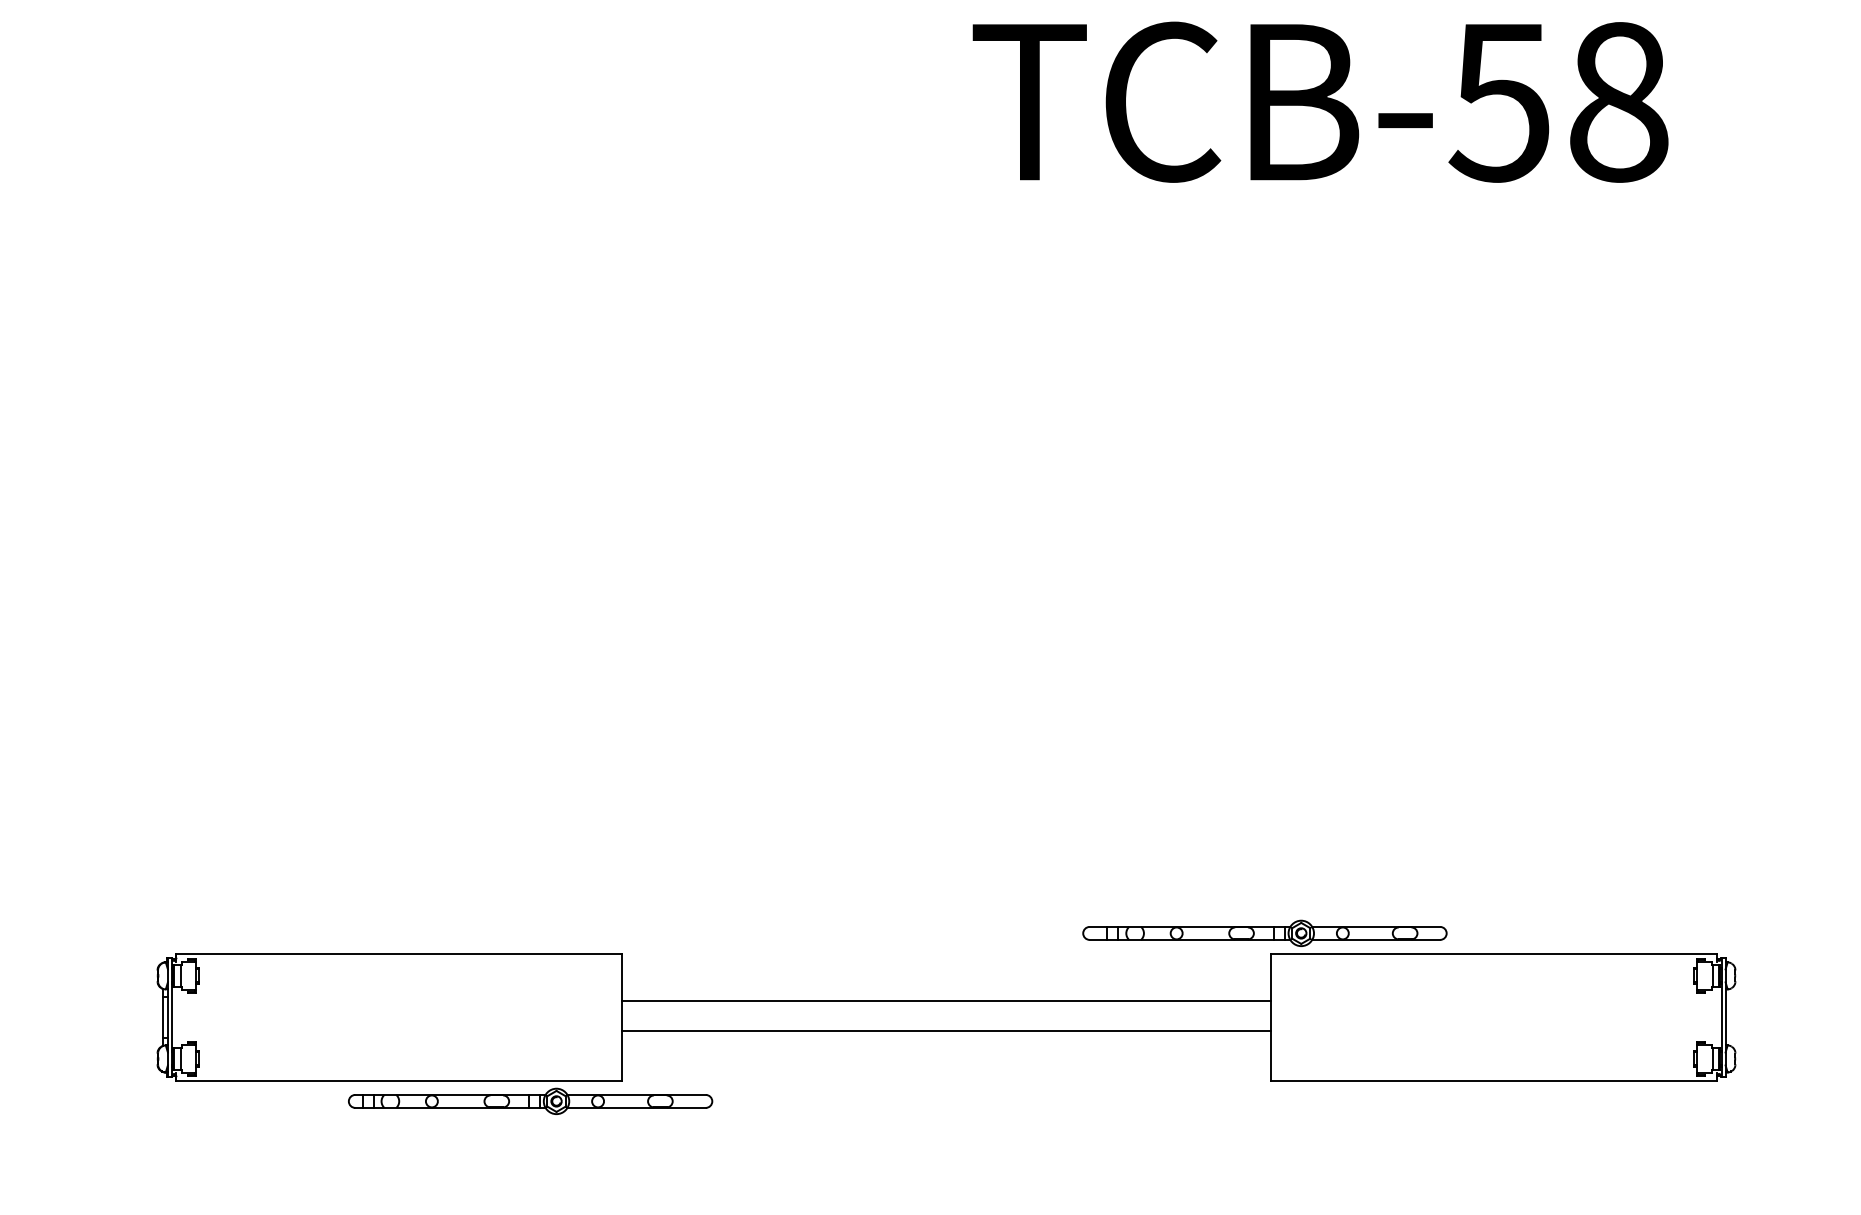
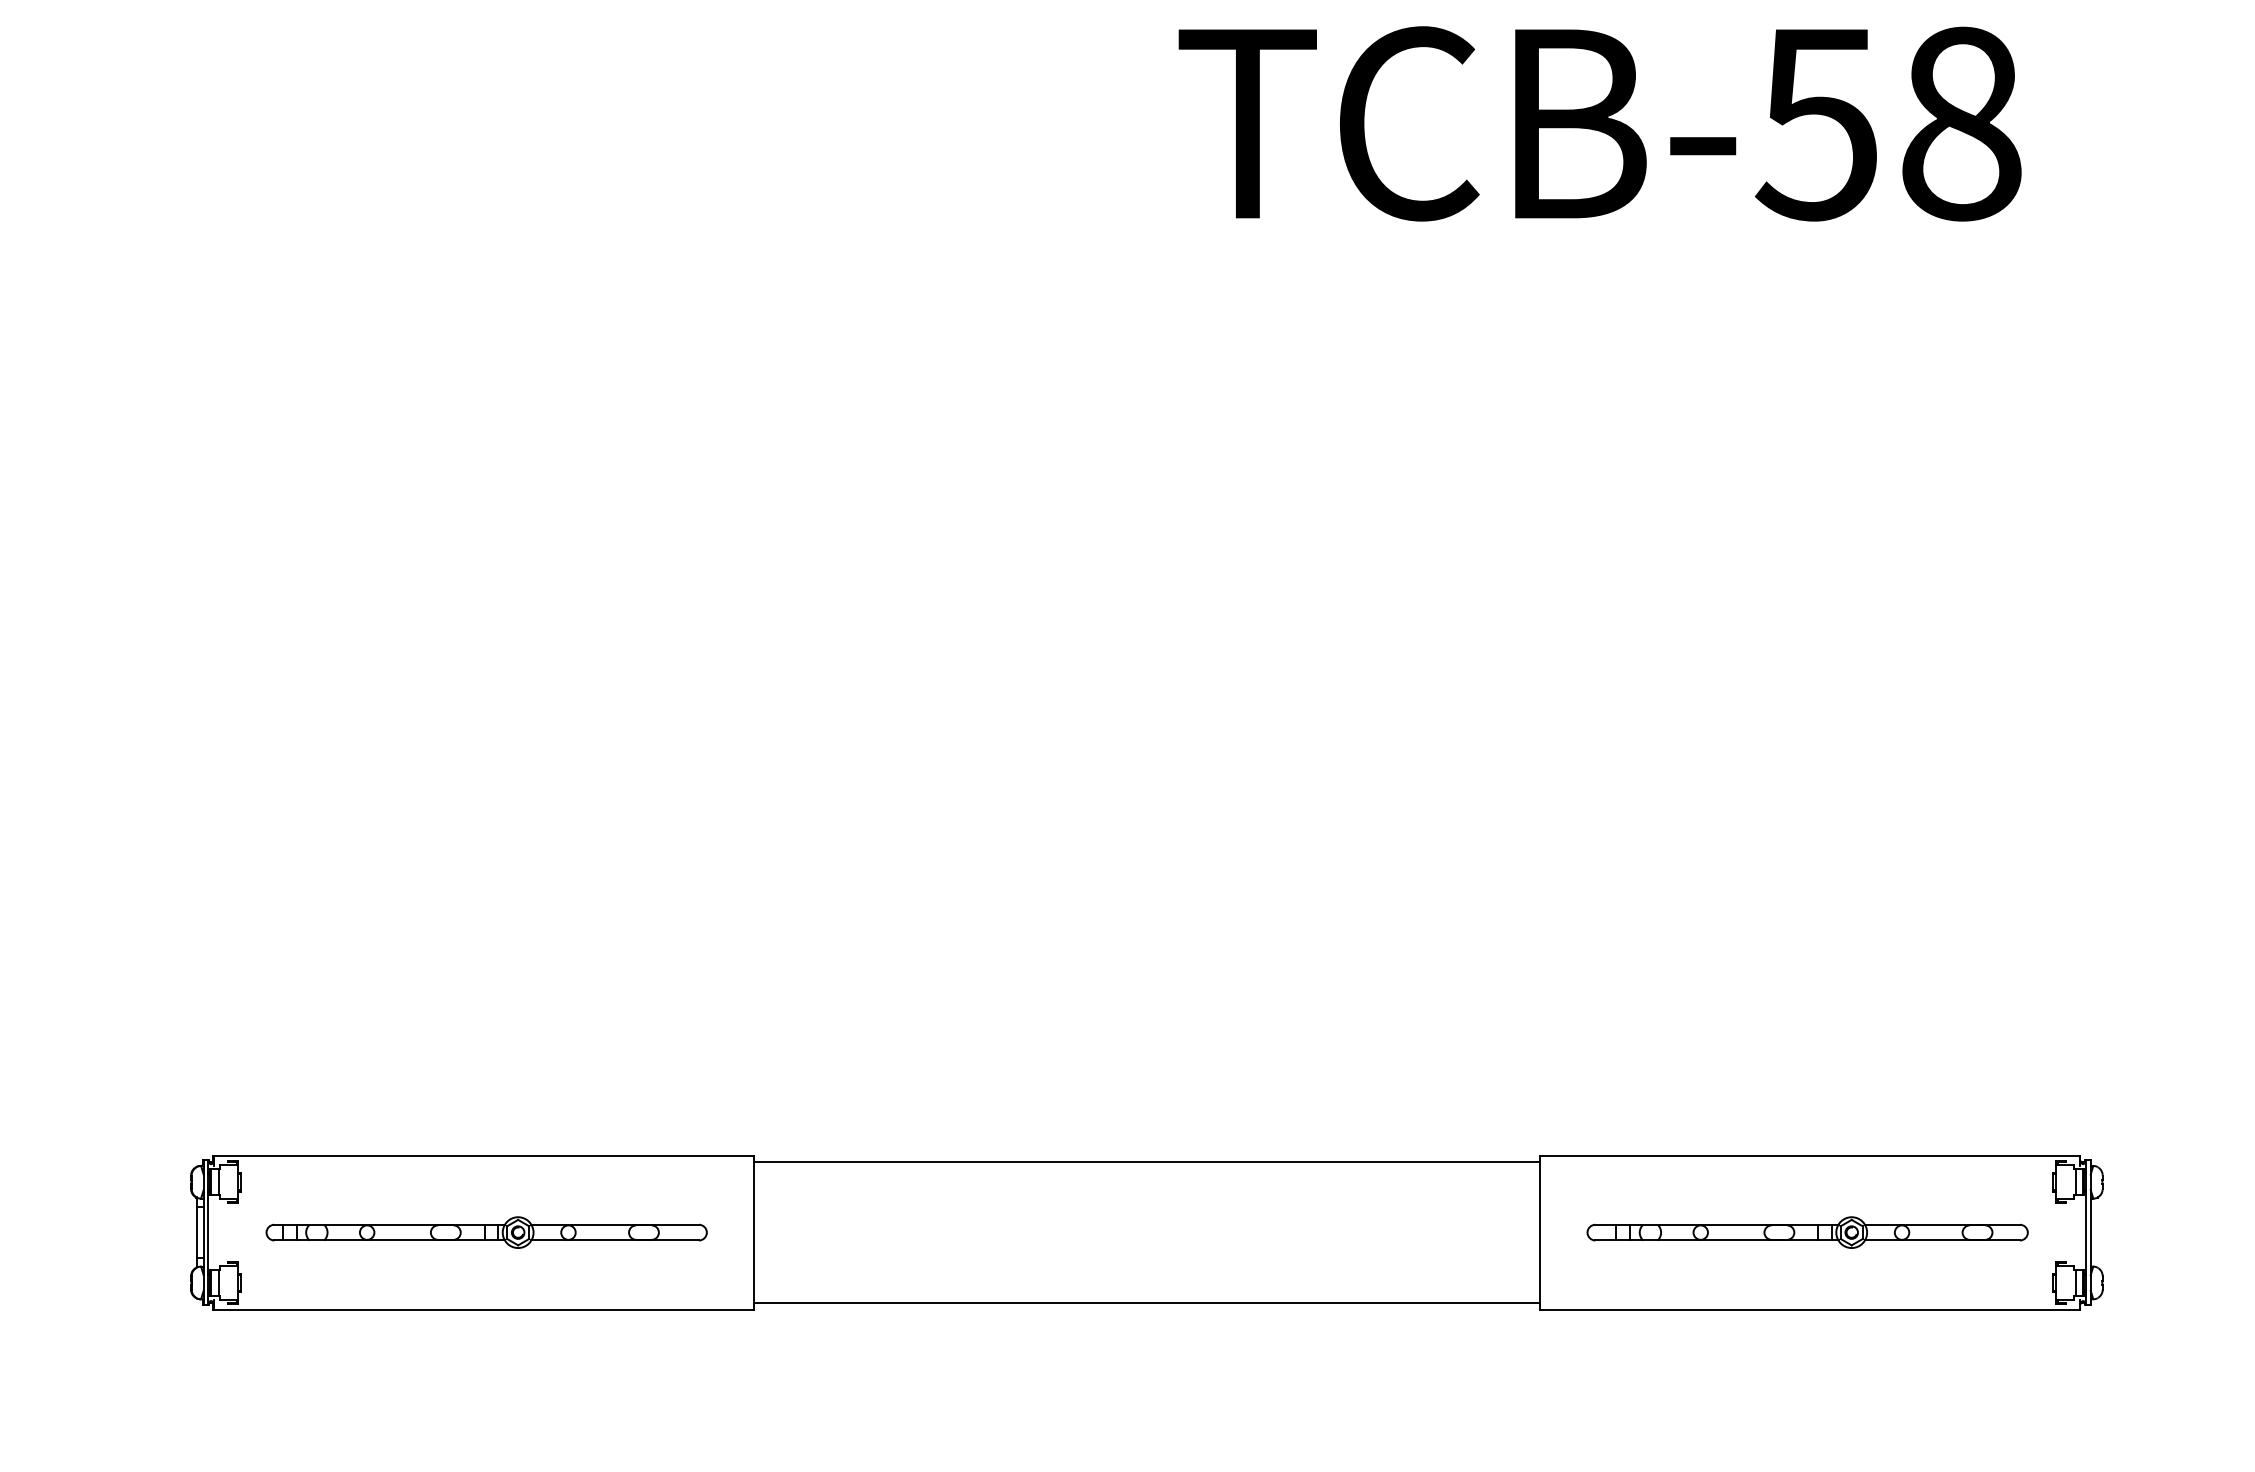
part: (1264, 932) -> (1807, 1231), moved
line: (946, 1001) -> (1146, 1162), moved
line: (946, 1030) -> (1146, 1302), moved
part: (530, 1100) -> (486, 1231), moved

